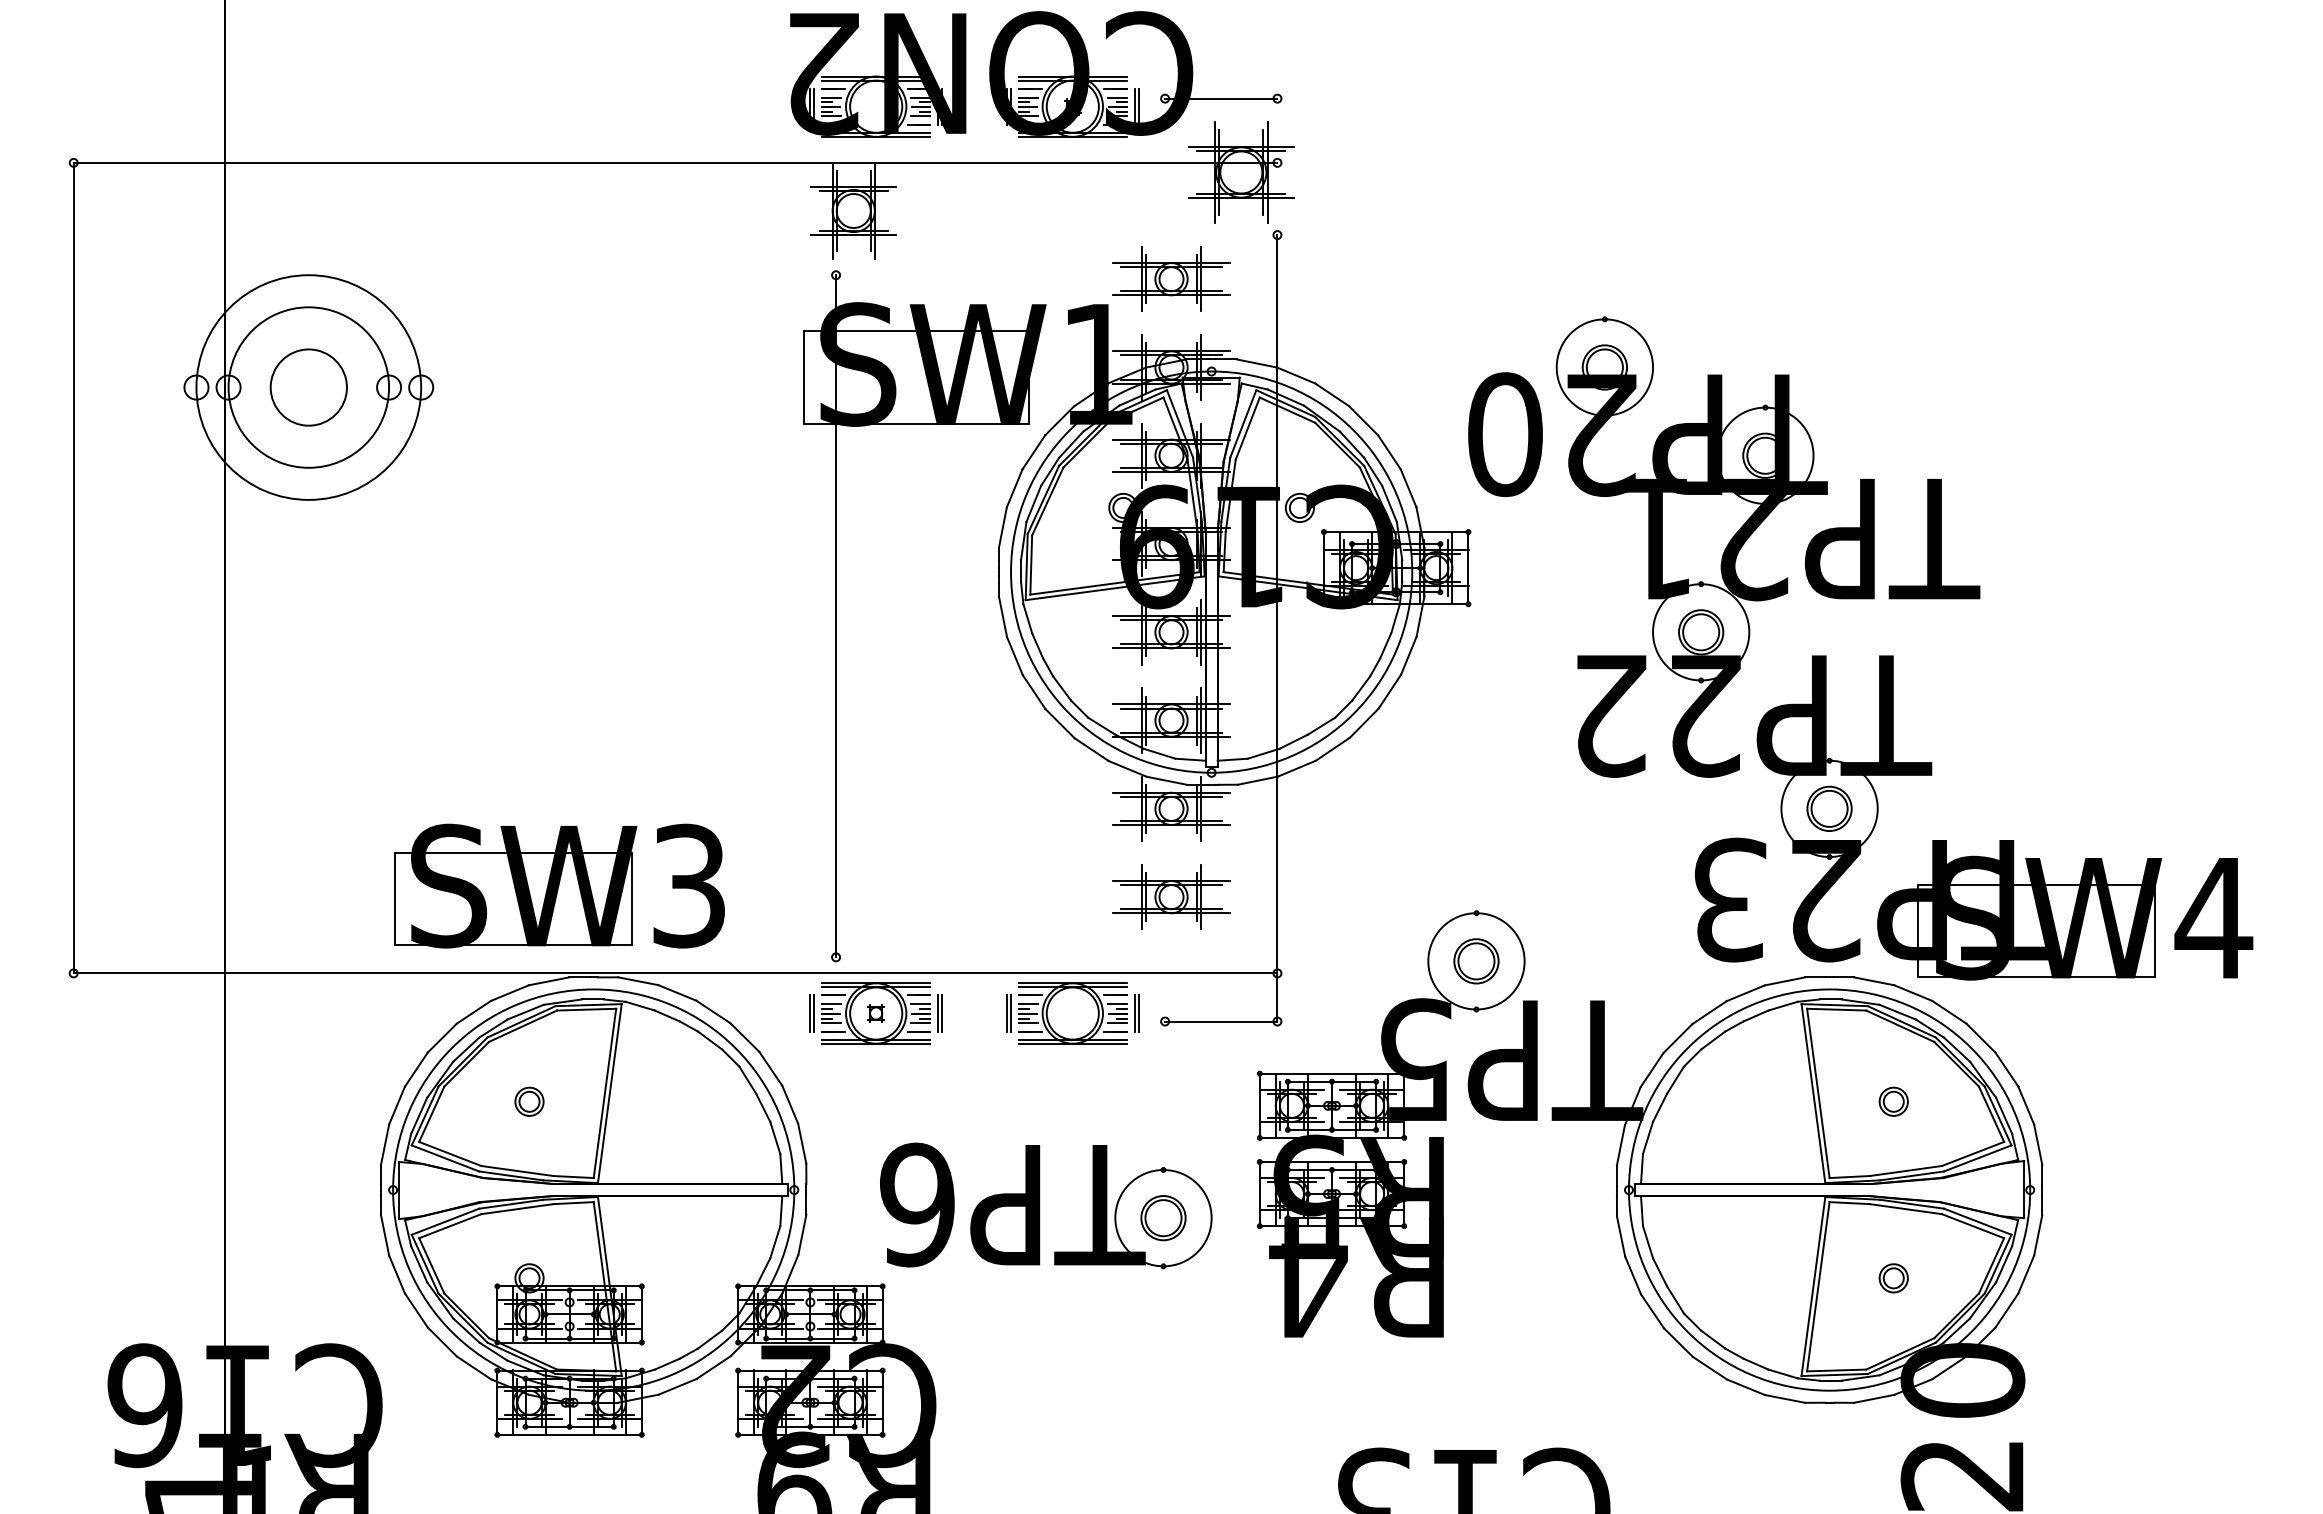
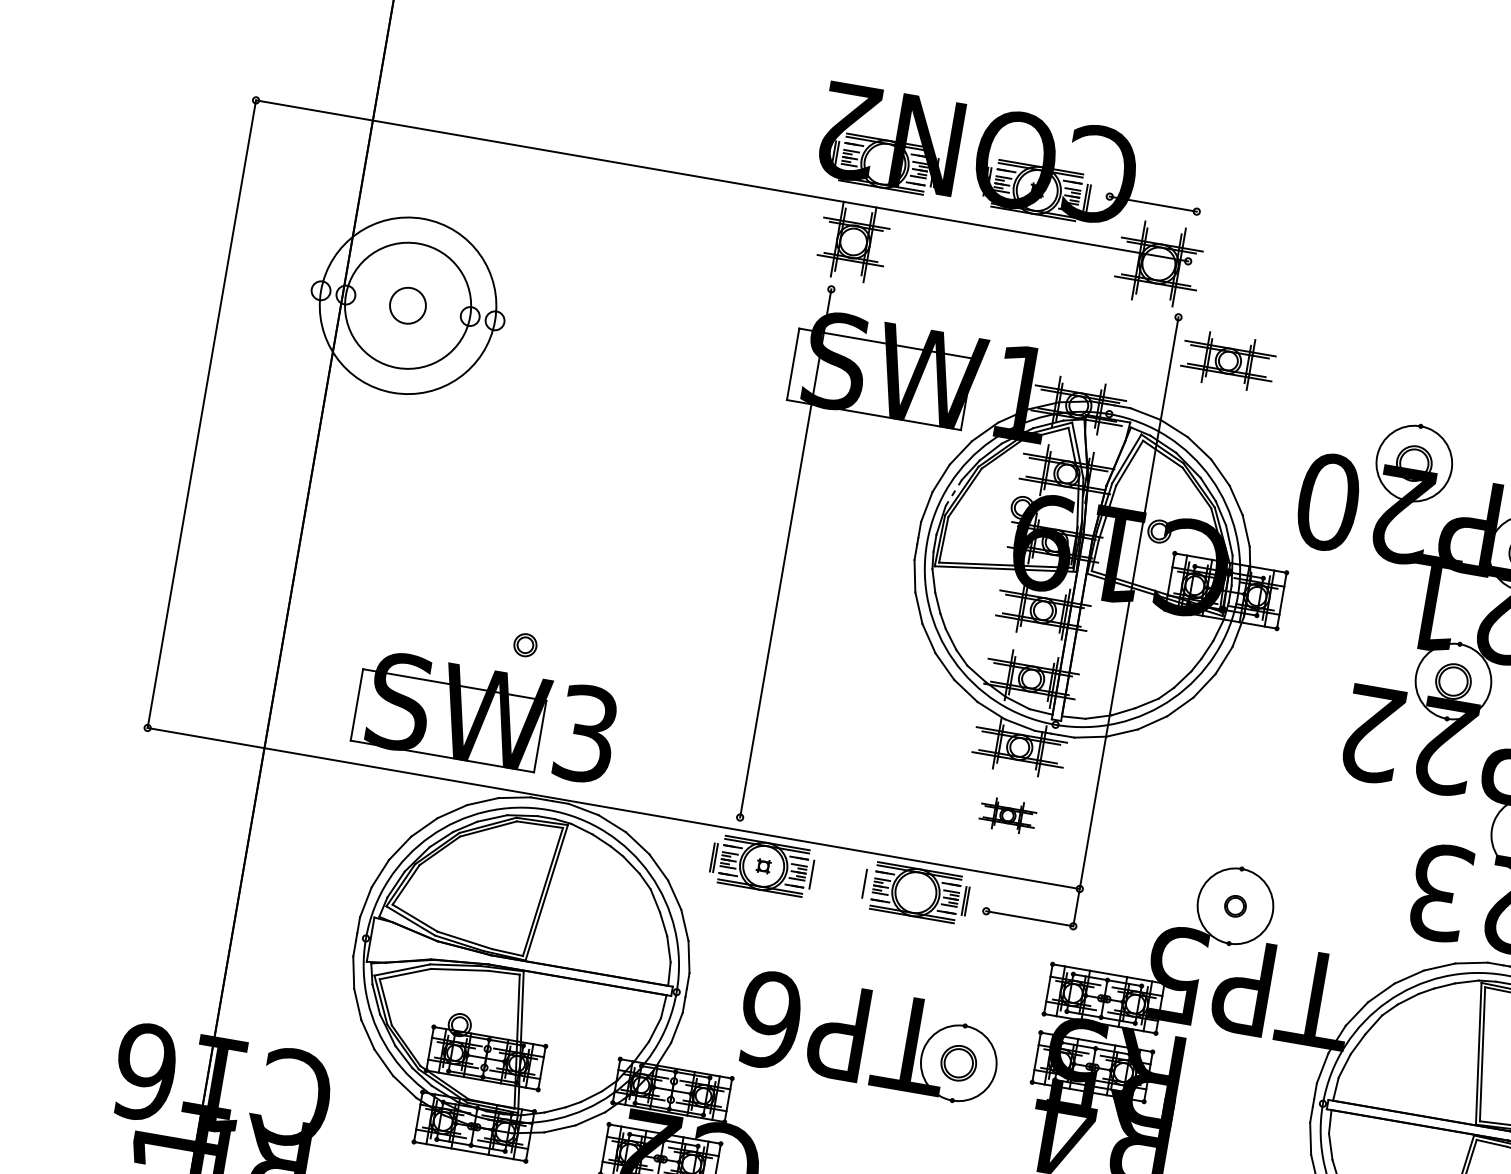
part: (1171, 278) -> (1228, 360), moved
circle: (308, 387) -> (407, 305), size x0.6
line: (1033, 503) -> (953, 492), solid -> dashed
part: (559, 885) -> (486, 716), moved
part: (1171, 896) -> (1008, 815), size x0.6
part: (1476, 961) -> (1235, 906), size x0.6
line: (942, 1013) -> (815, 875), removed
line: (1010, 1013) -> (867, 884), removed
part: (529, 1101) -> (525, 645), moved

